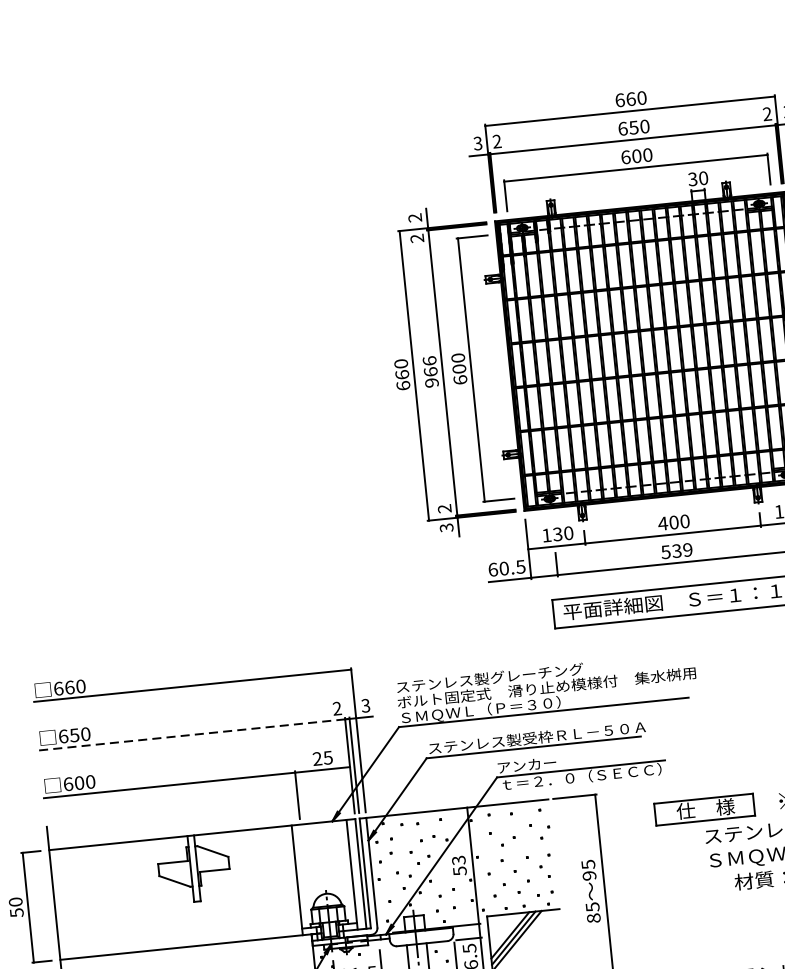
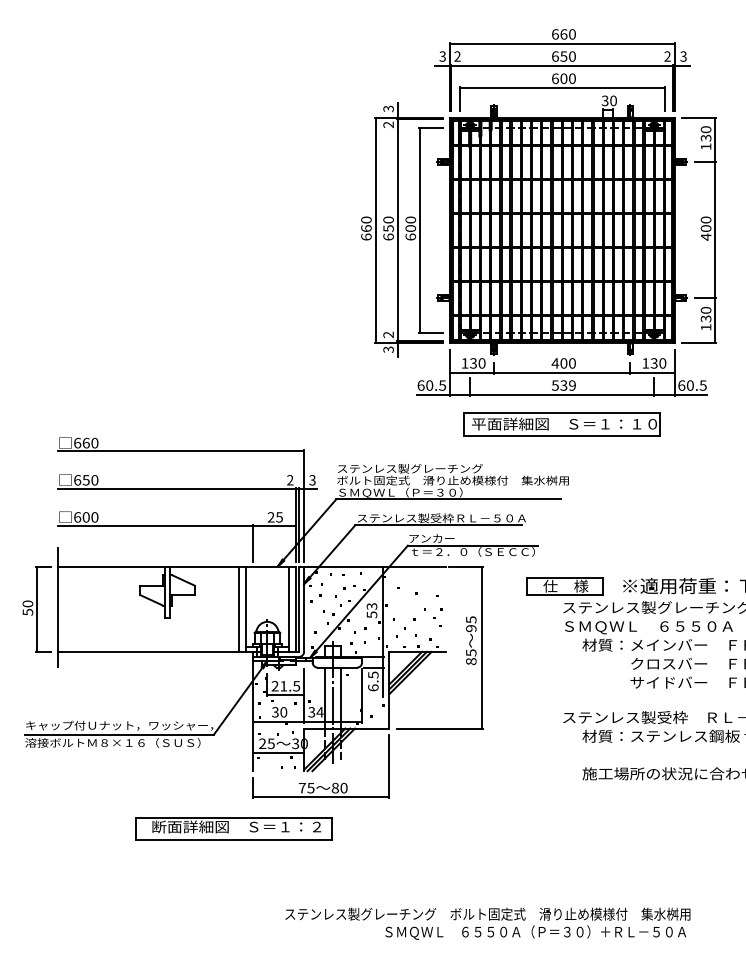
text: (415, 217) -> (388, 108), 2 -> 3
text: (430, 371) -> (388, 228), 966 -> 650
line: (192, 735) -> (176, 489), dashed -> solid
line: (288, 880) -> (239, 608), added

